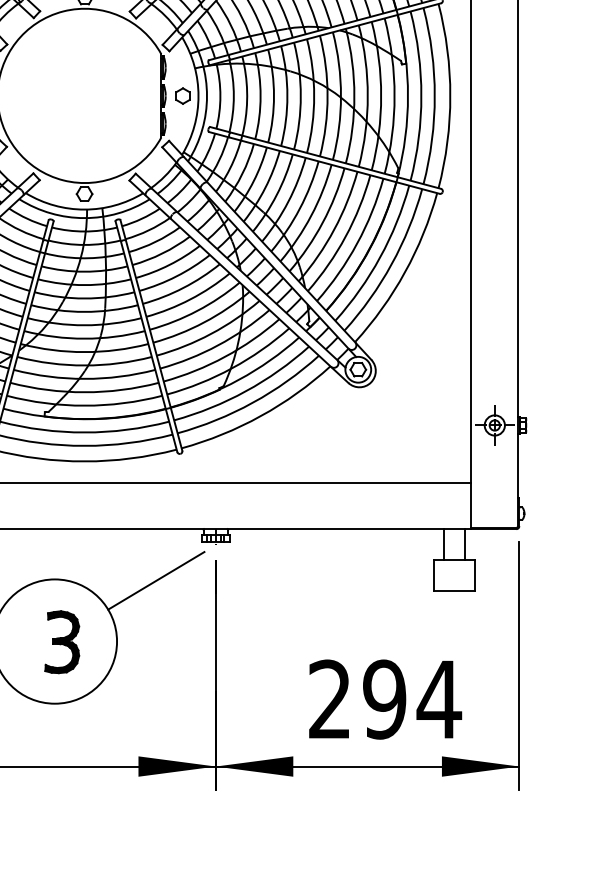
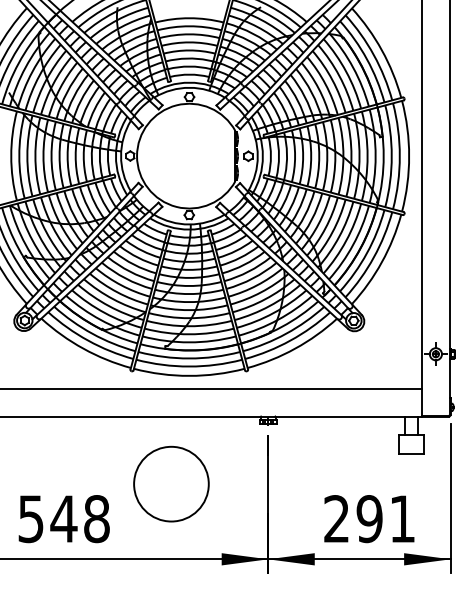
line: (156, 580) -> (232, 447), removed
part: (61, 642) -> (175, 484), removed
text: (439, 698) -> (402, 518), 294 -> 291

